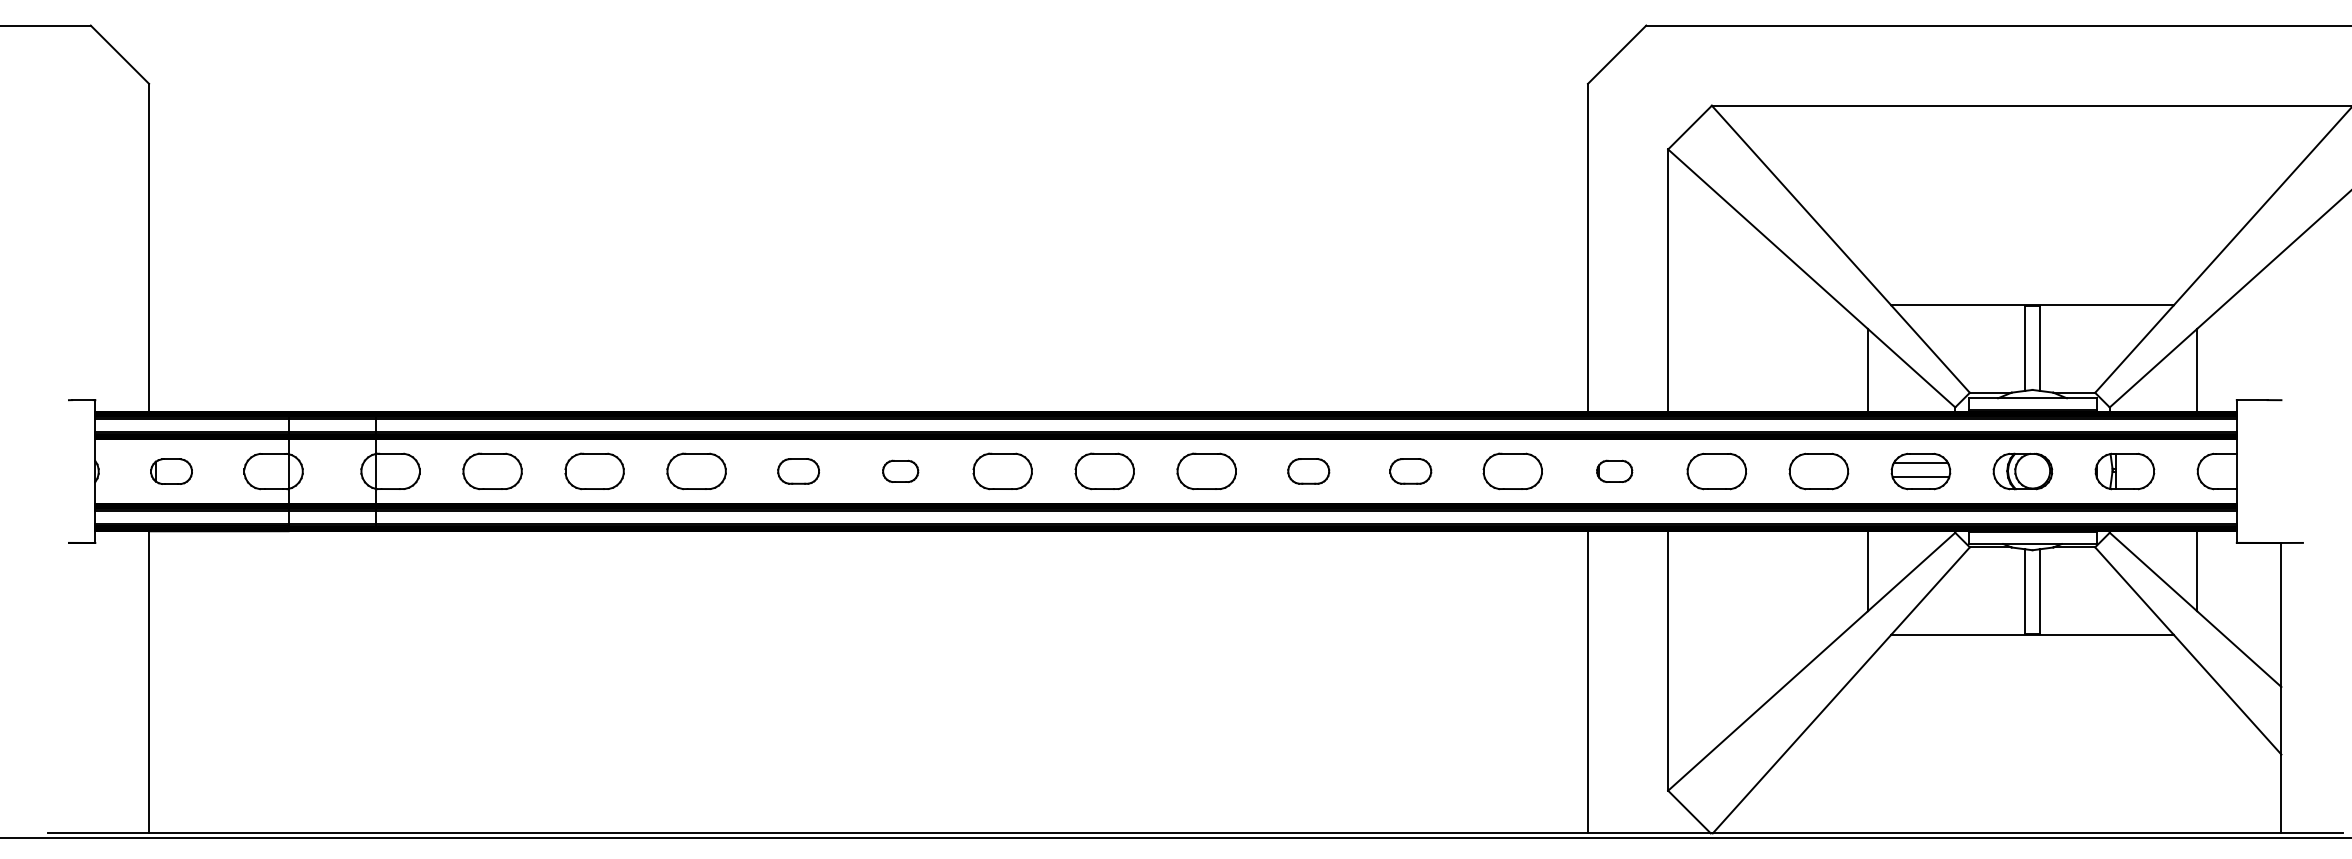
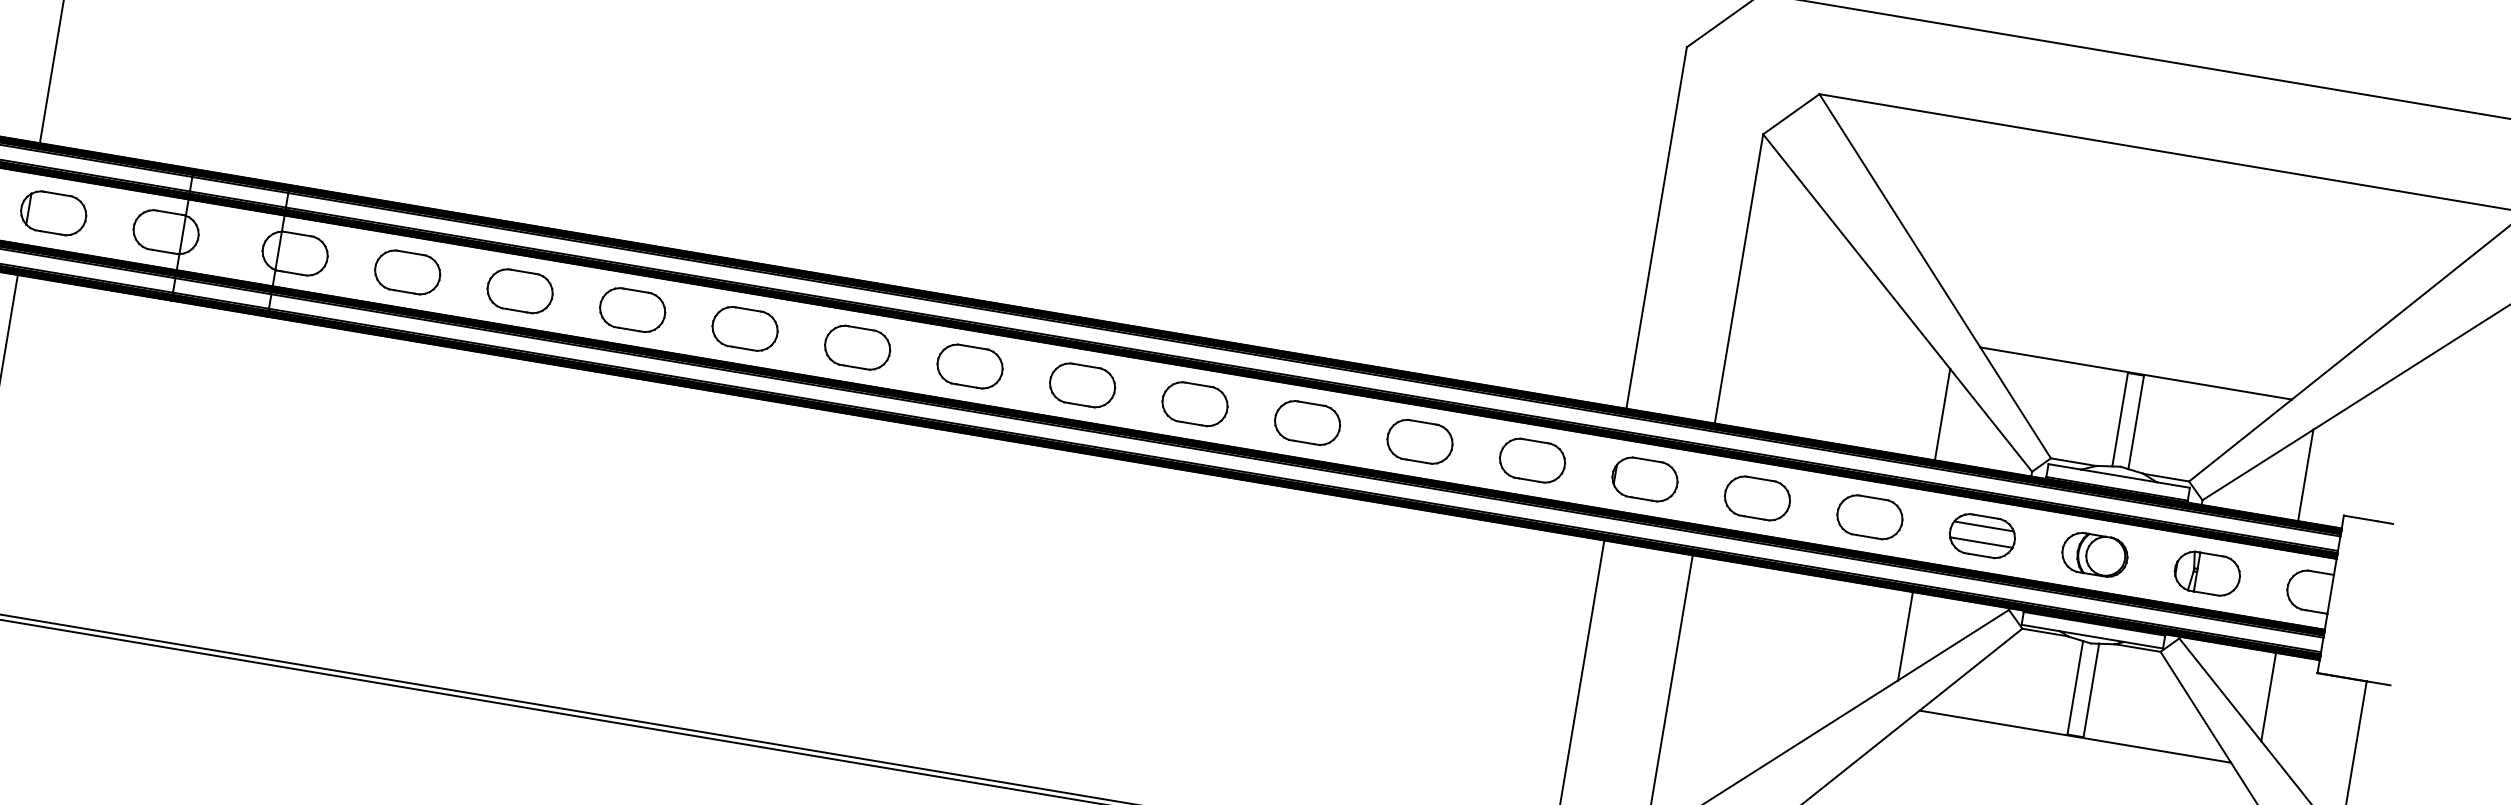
part: (171, 471) -> (53, 213), size x1.43
part: (798, 471) -> (744, 328), size x1.43
part: (900, 471) -> (857, 347), size x1.67
part: (1308, 471) -> (1307, 423), size x1.43
part: (1410, 471) -> (1419, 441), size x1.43
part: (1614, 471) -> (1644, 479), size x1.67

